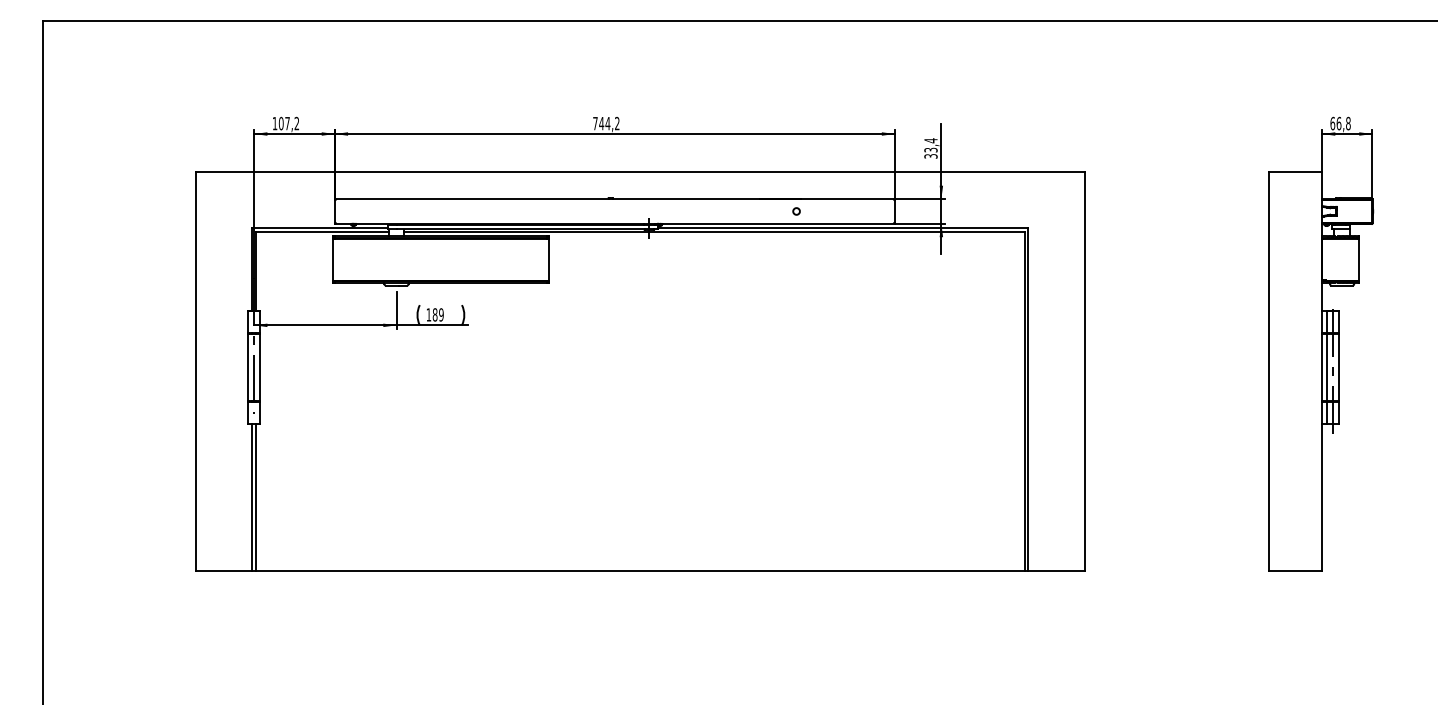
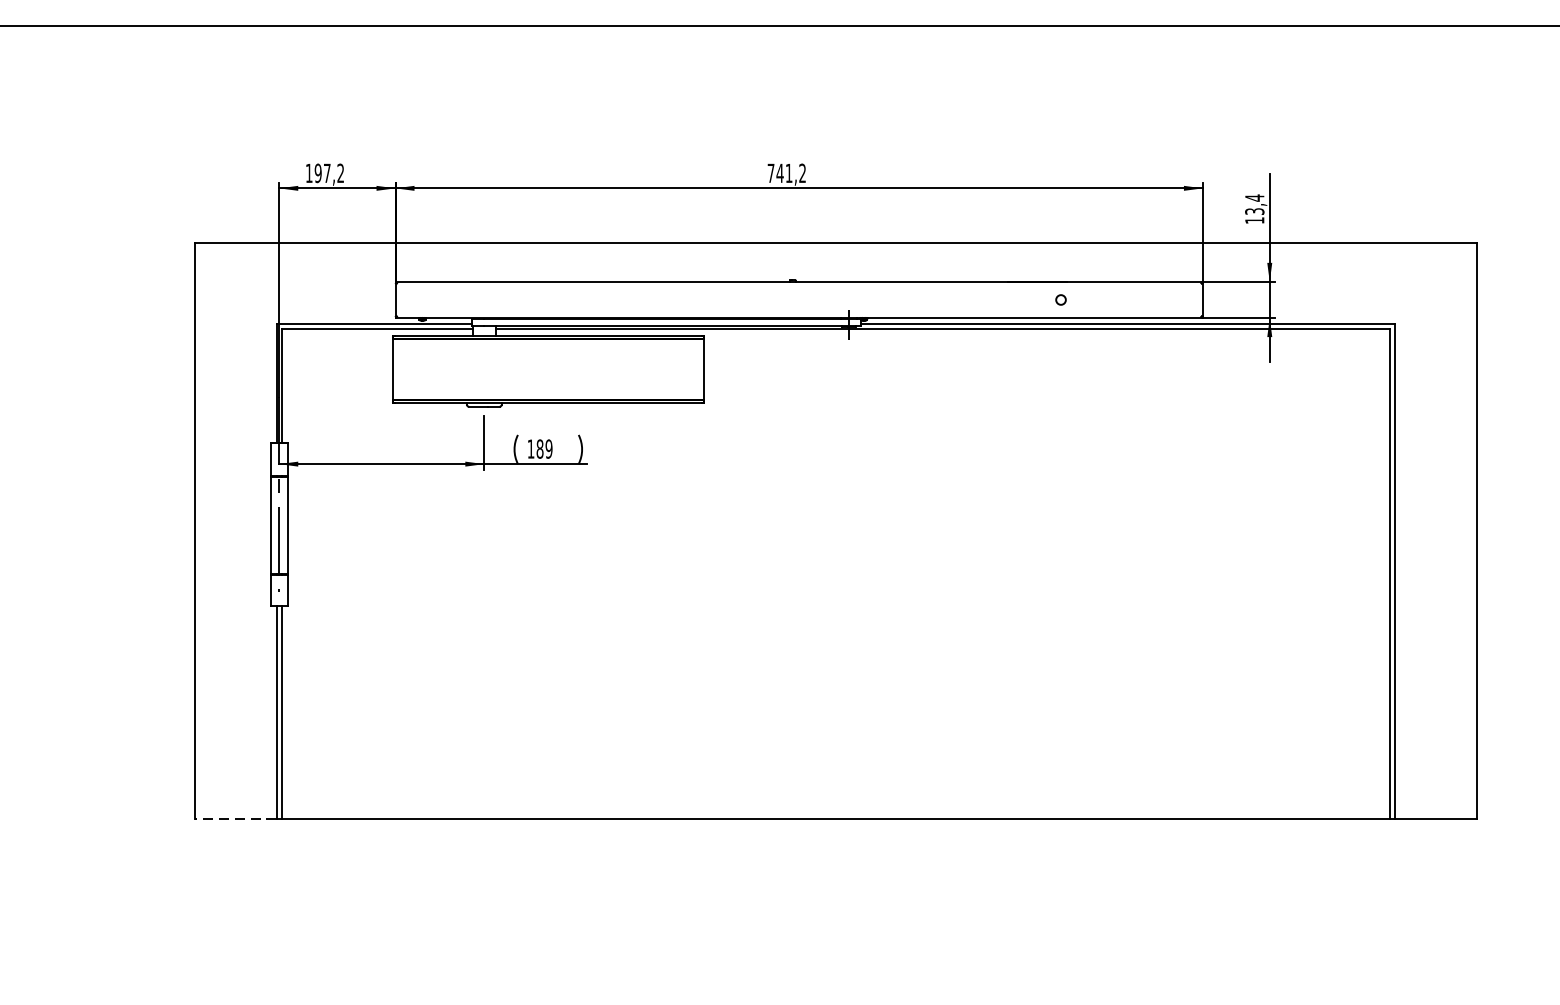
text: (280, 123) -> (317, 173), 107,2 -> 197,2
text: (607, 123) -> (788, 173), 744,2 -> 741,2
text: (930, 156) -> (1254, 220), 33,4 -> 13,4
line: (223, 571) -> (234, 818), solid -> dashed

